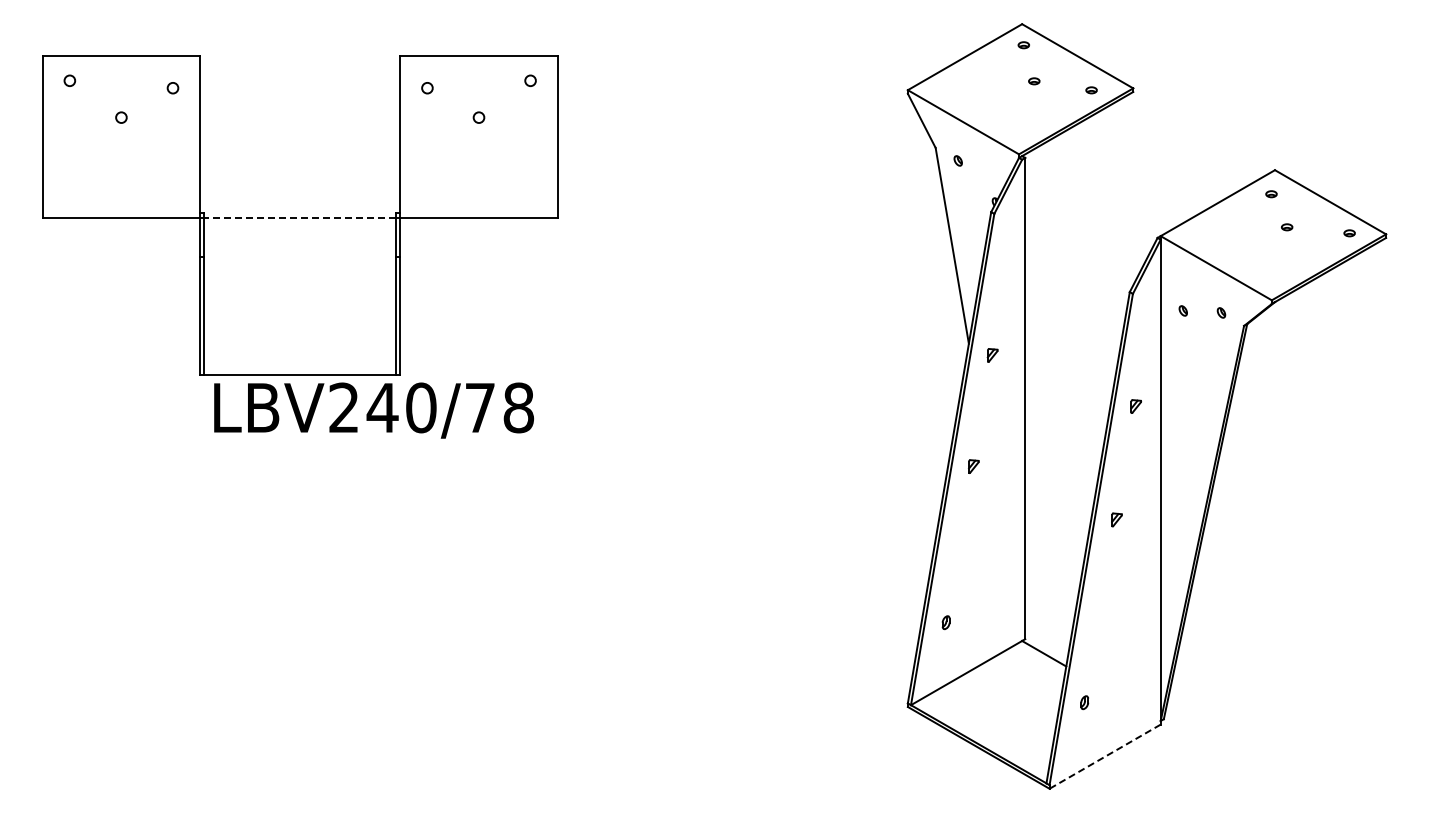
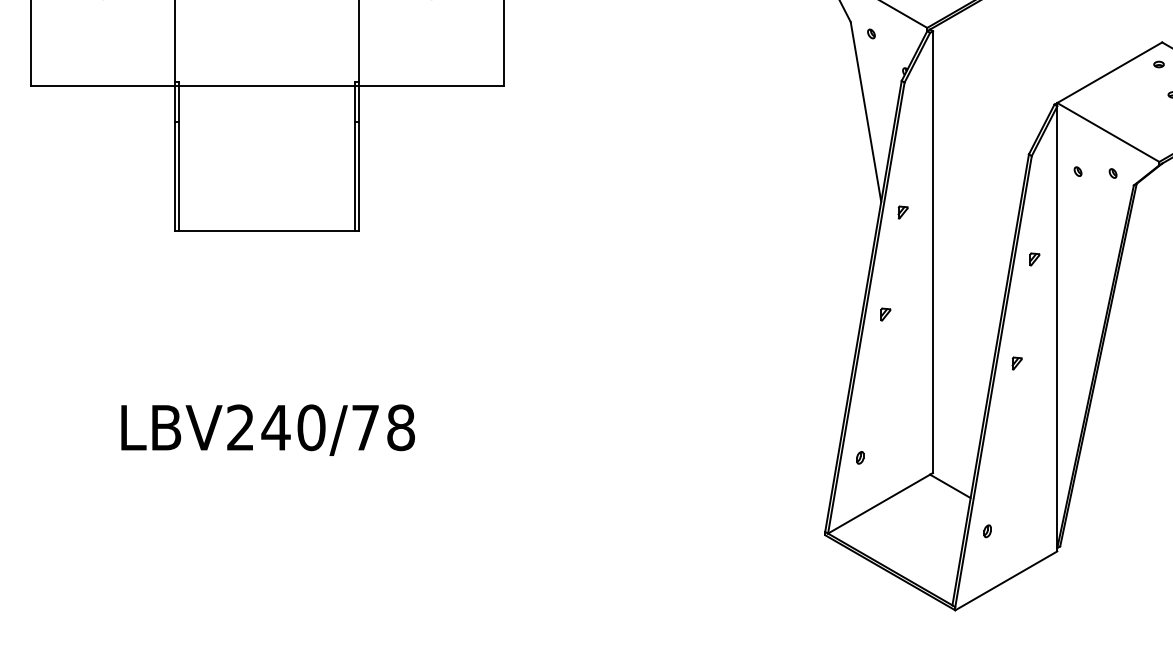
line: (300, 217) -> (267, 85), dashed -> solid
text: (373, 410) -> (267, 430), moved
line: (1104, 756) -> (1005, 580), dashed -> solid

